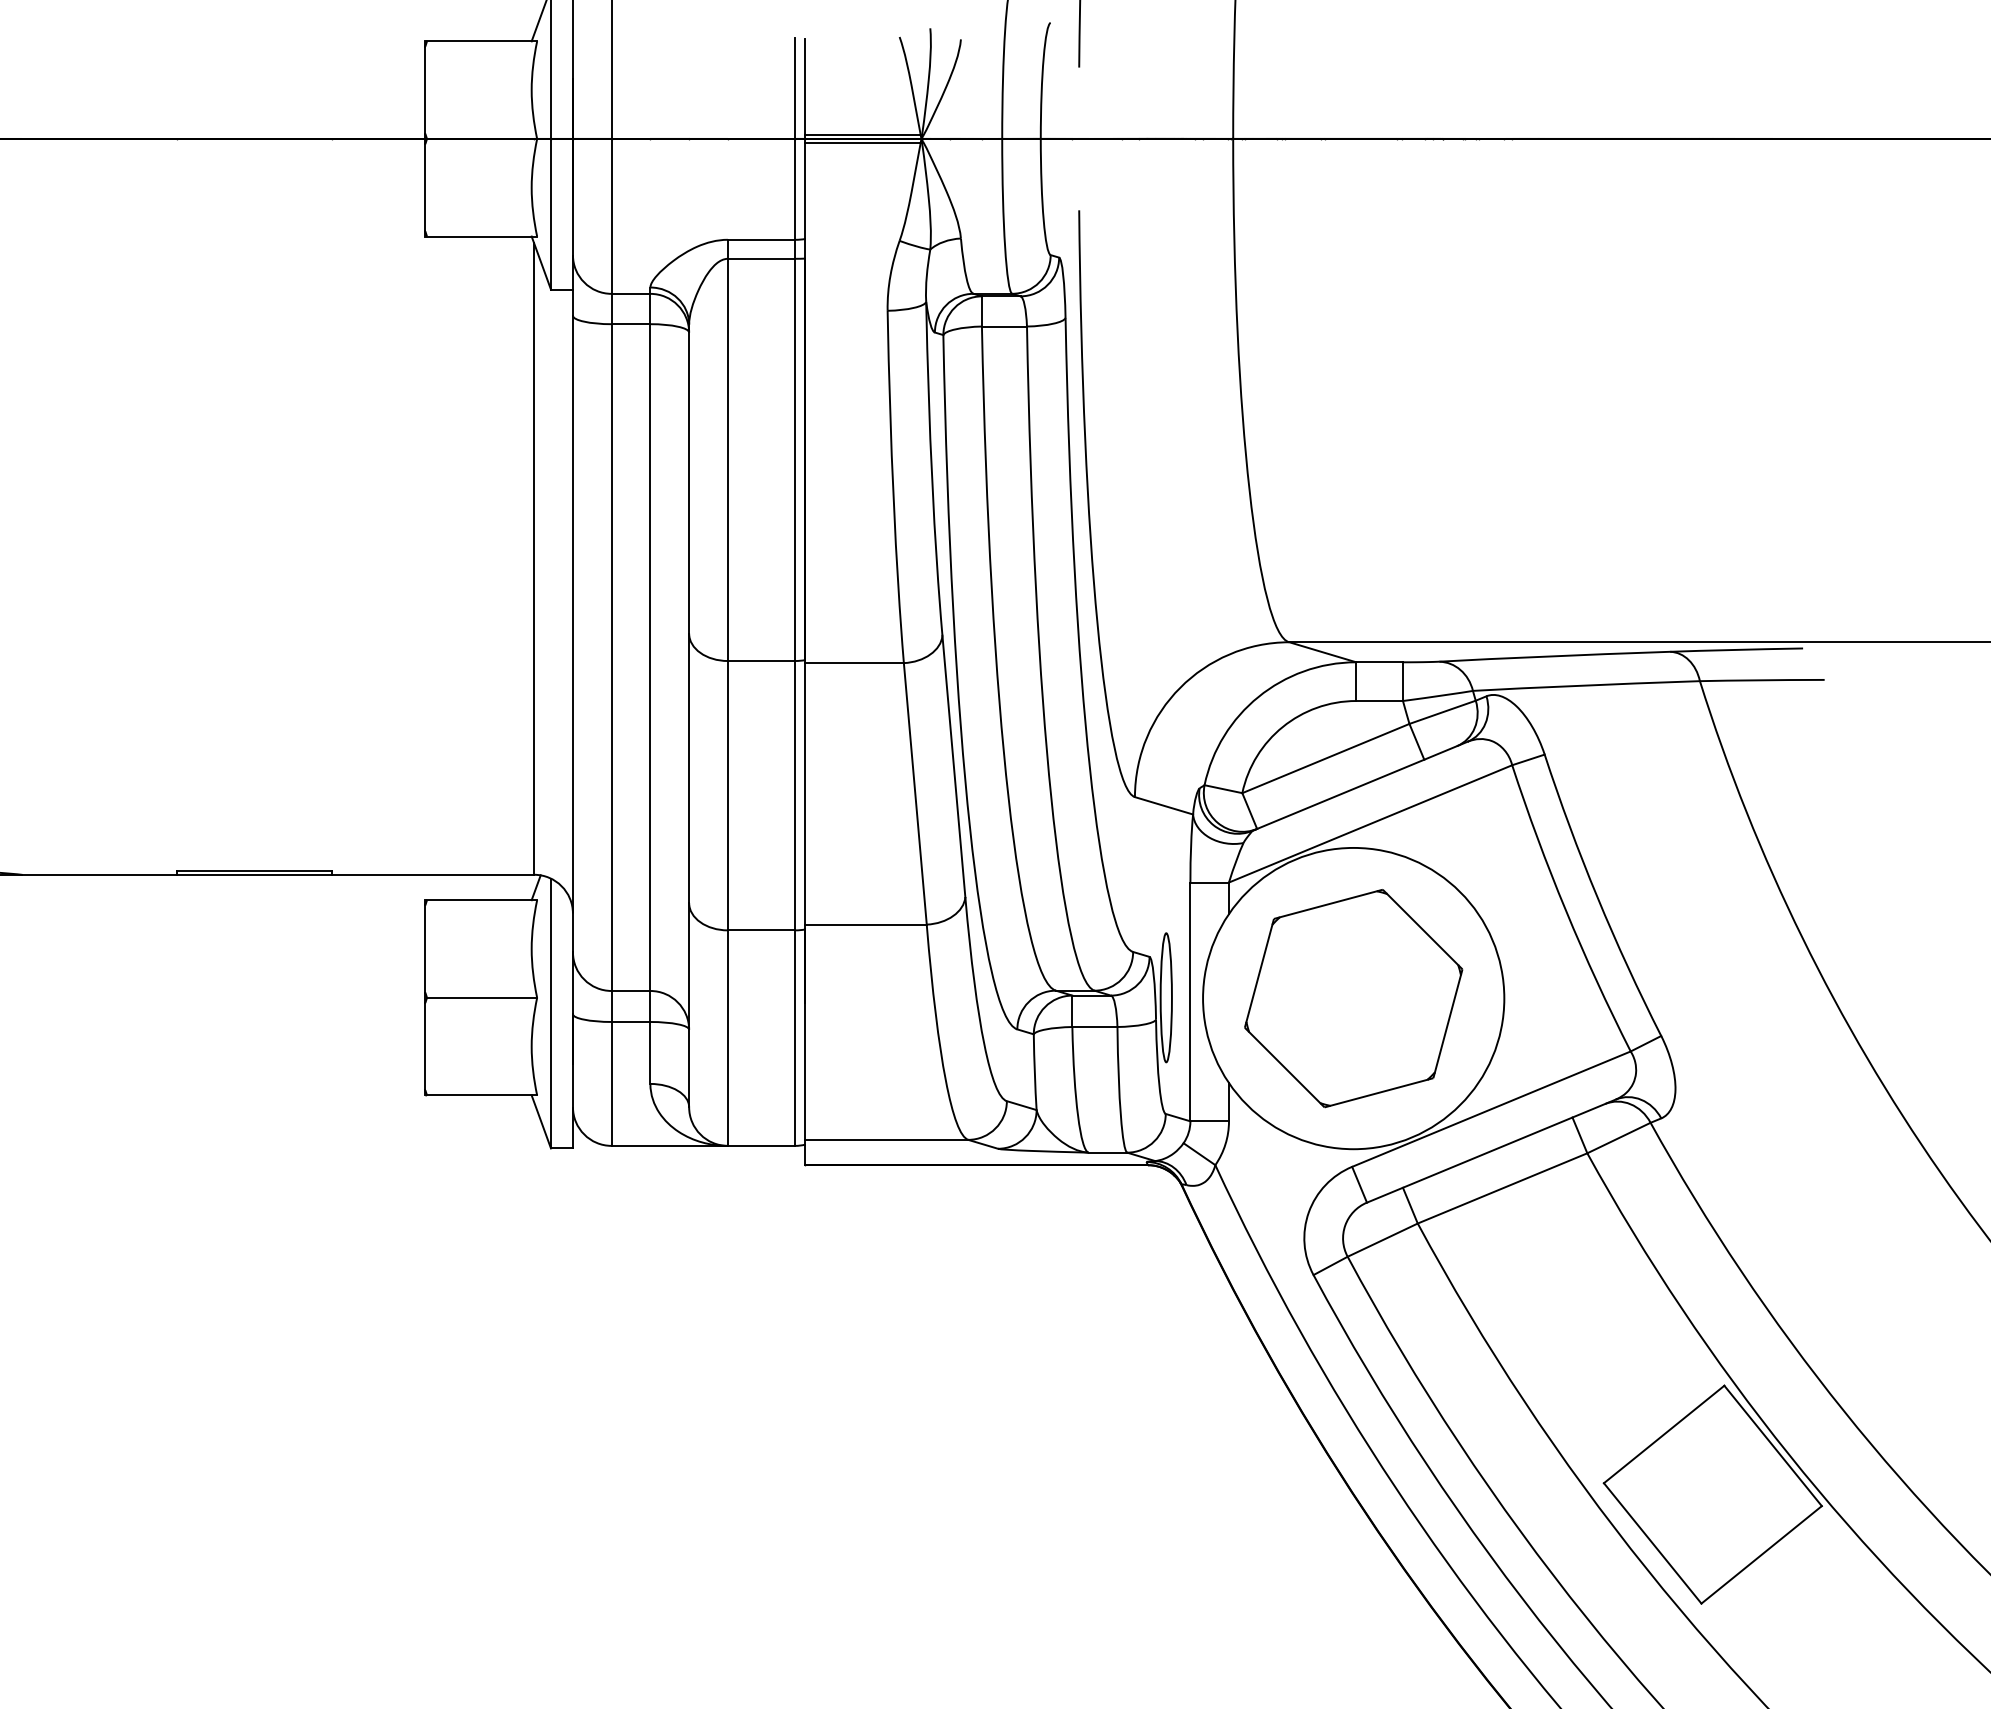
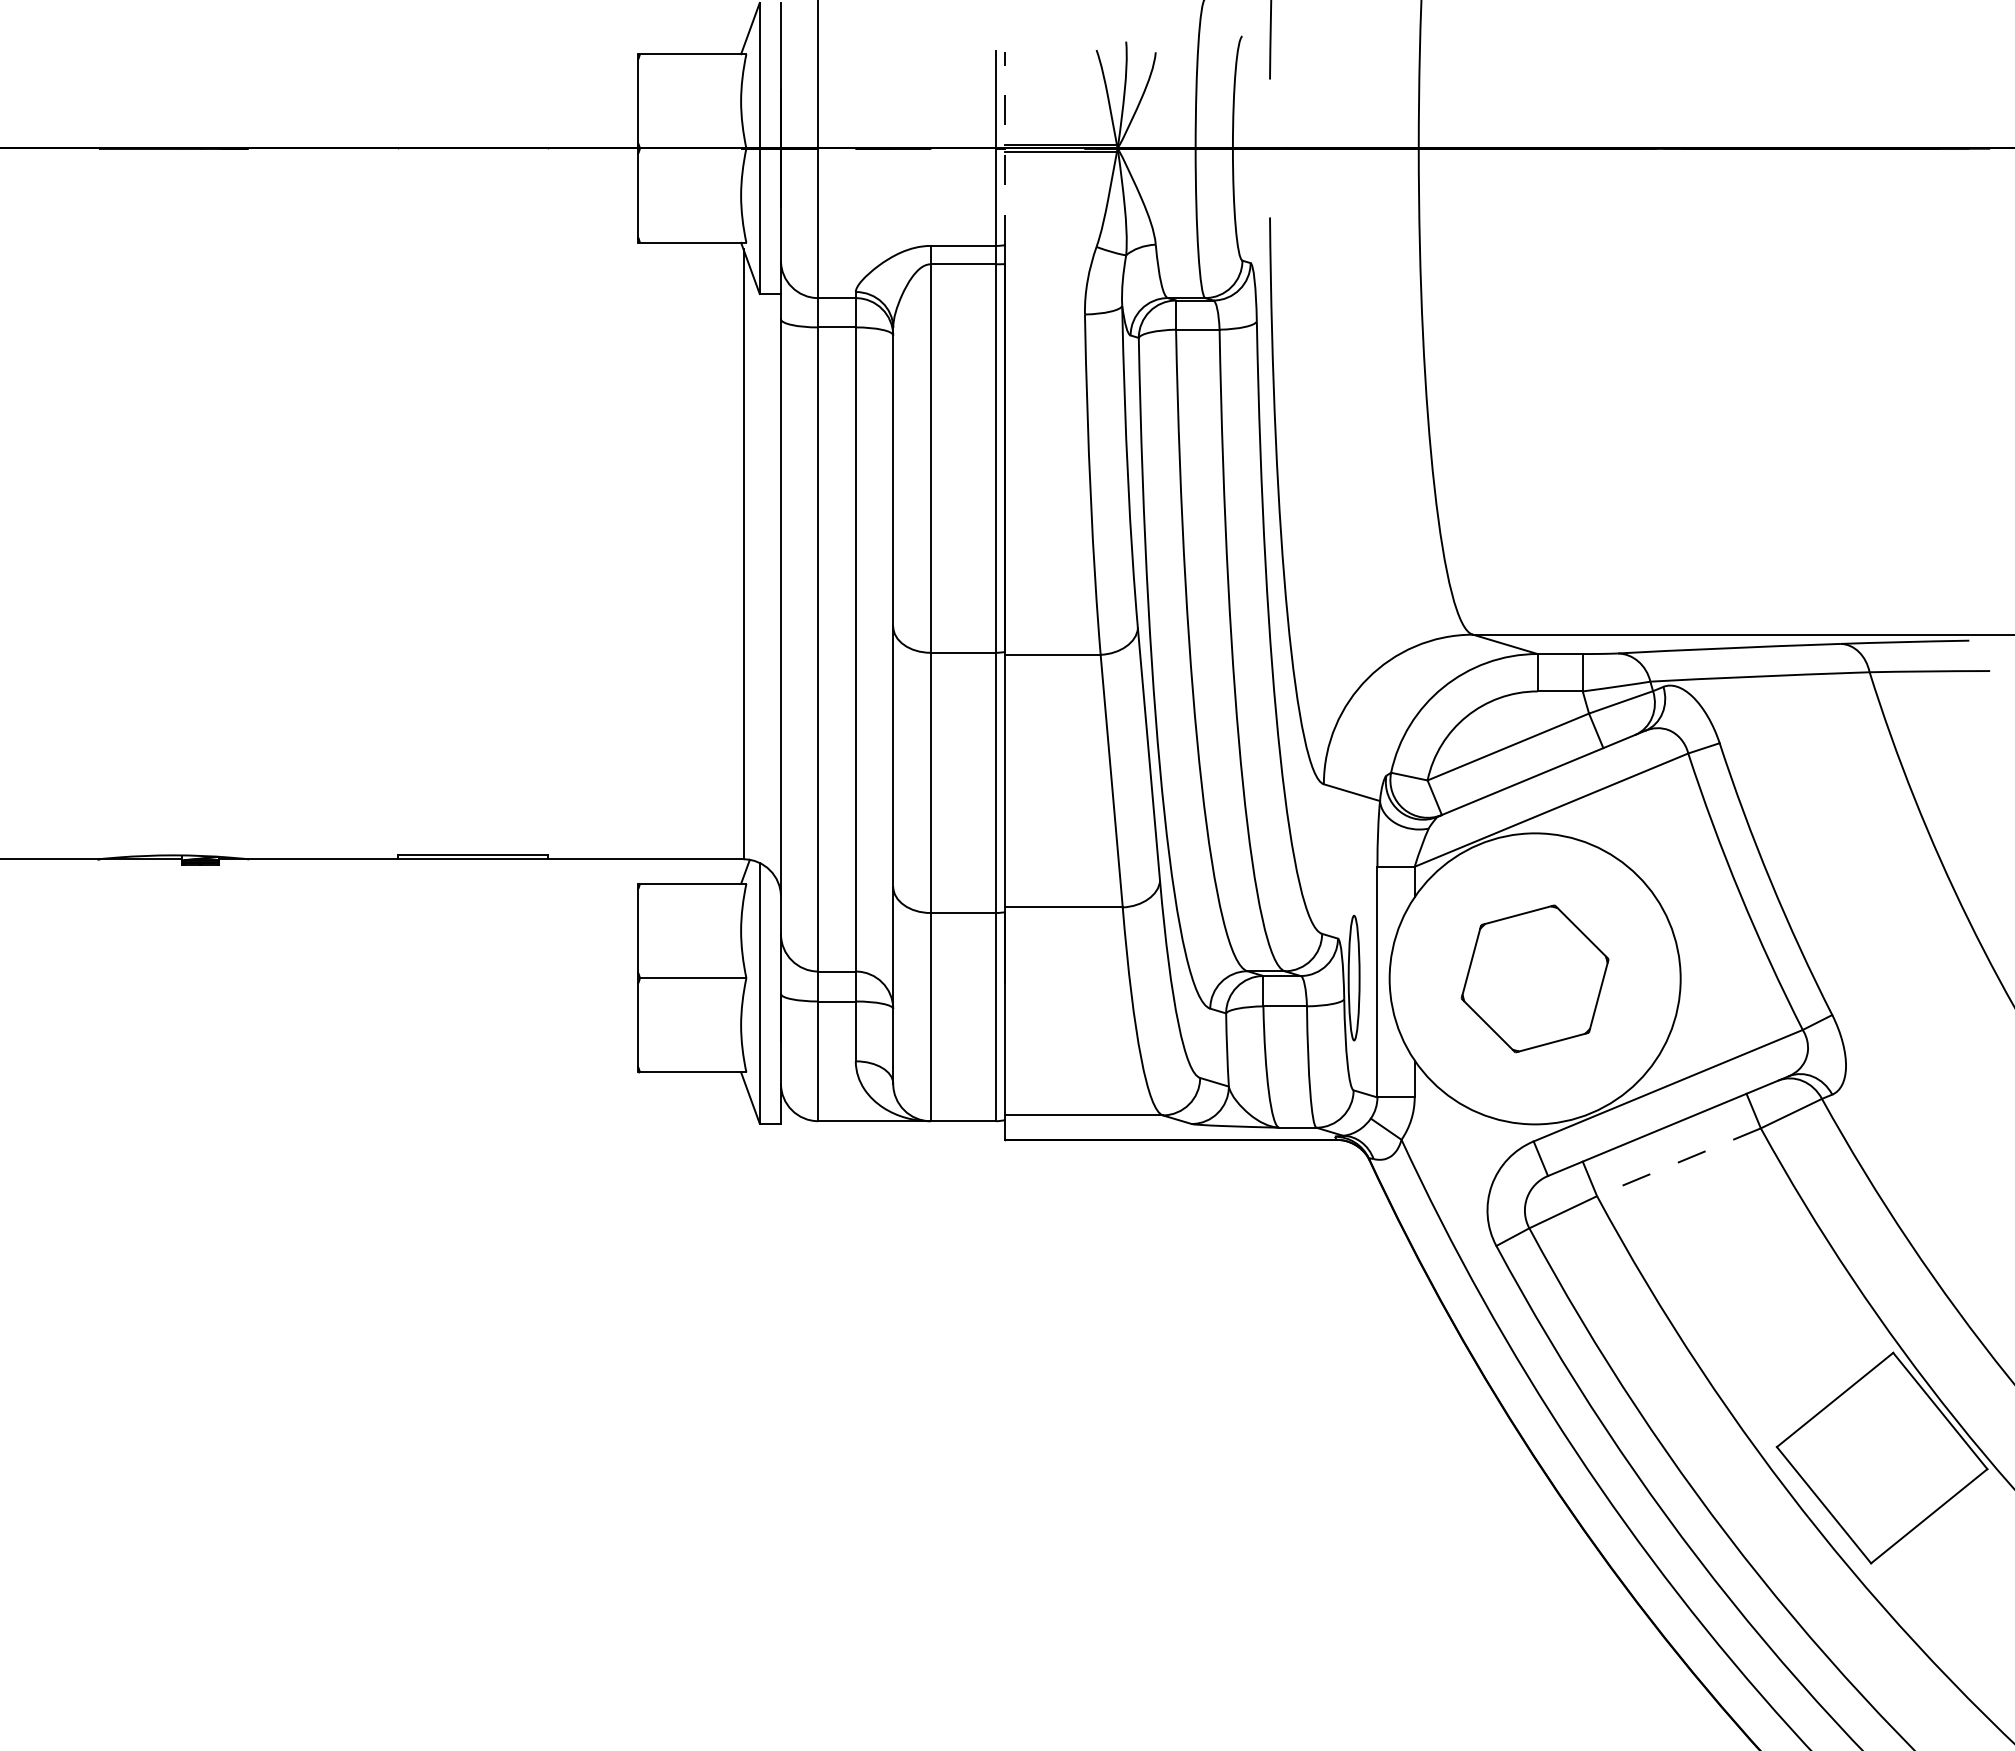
line: (805, 138) -> (1005, 148), solid -> dashed
part: (1352, 998) -> (1534, 978), size x0.7
line: (1502, 1188) -> (1678, 1162), solid -> dashed

